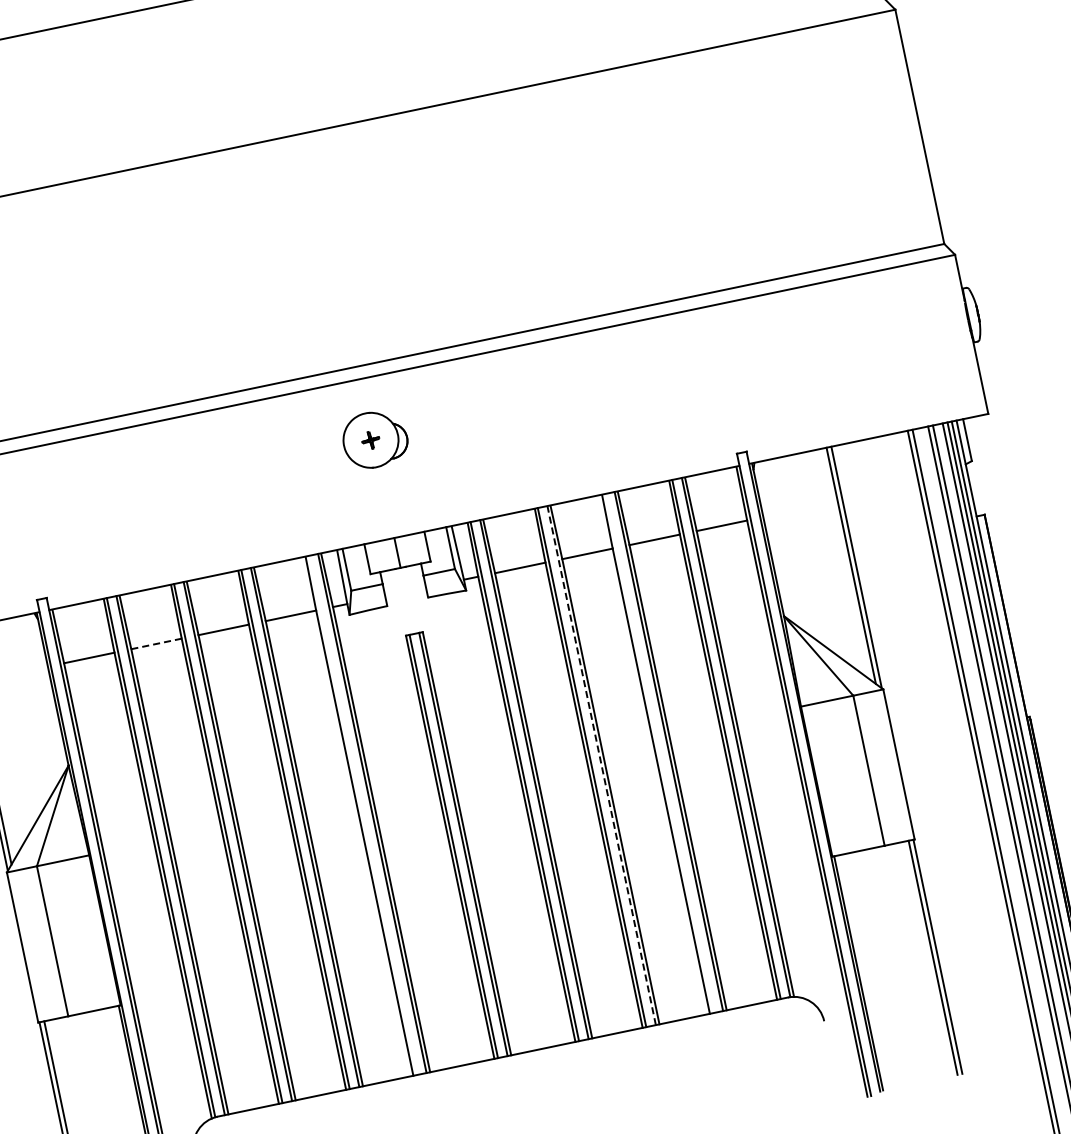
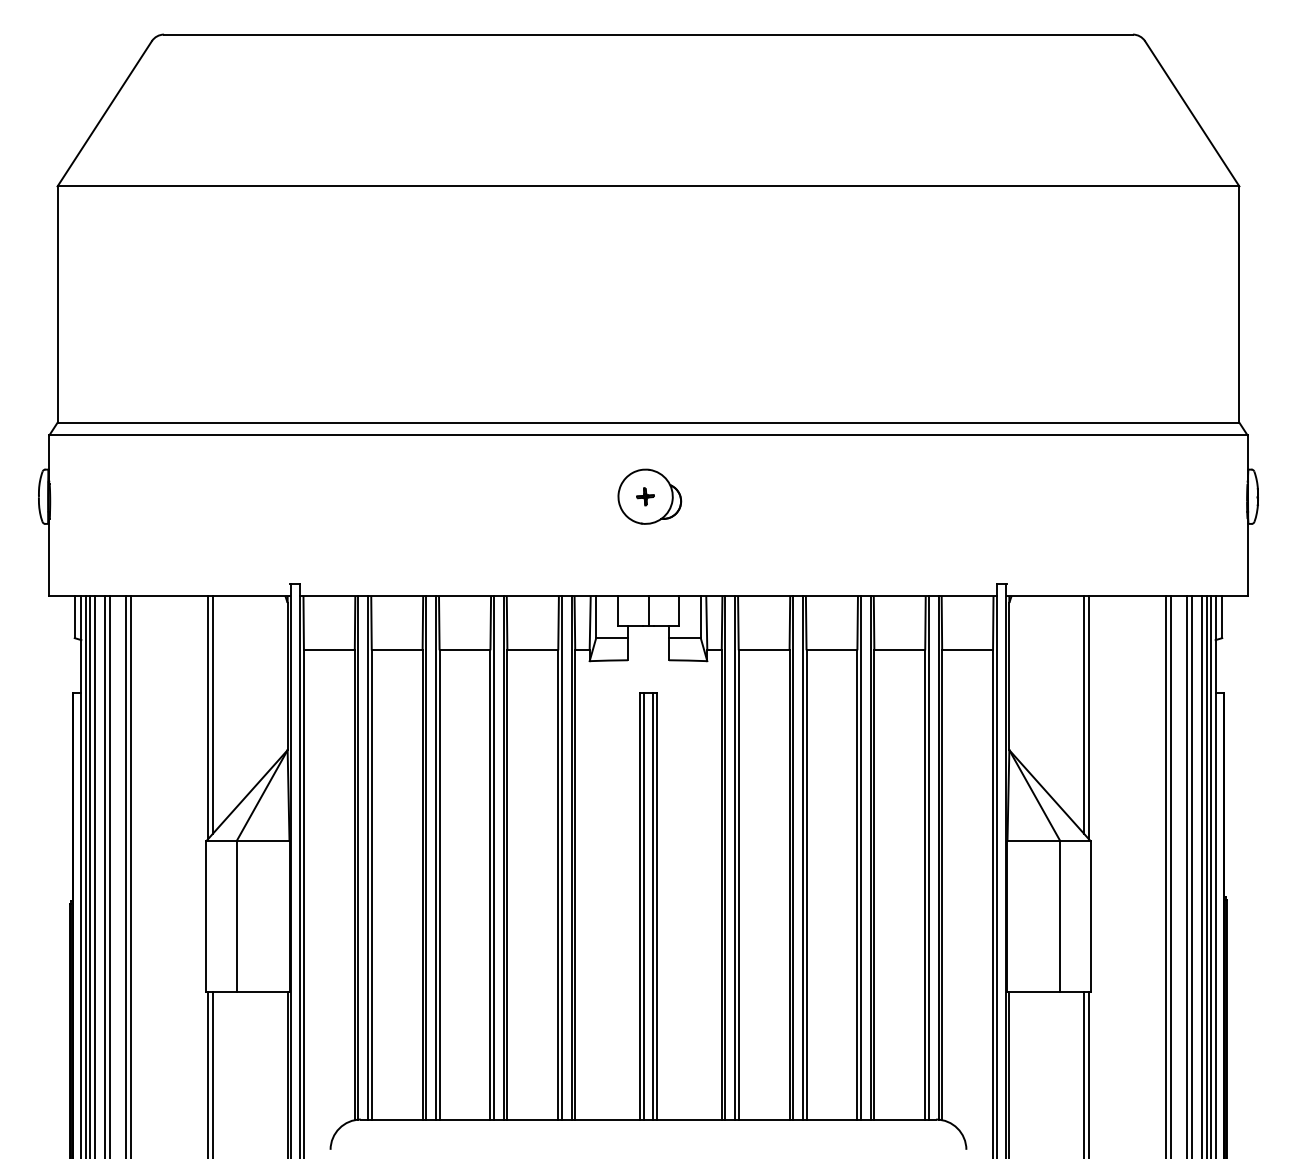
line: (156, 644) -> (397, 650), dashed -> solid
line: (659, 753) -> (861, 857), added
line: (601, 765) -> (802, 857), dashed -> solid
line: (362, 815) -> (561, 857), added

